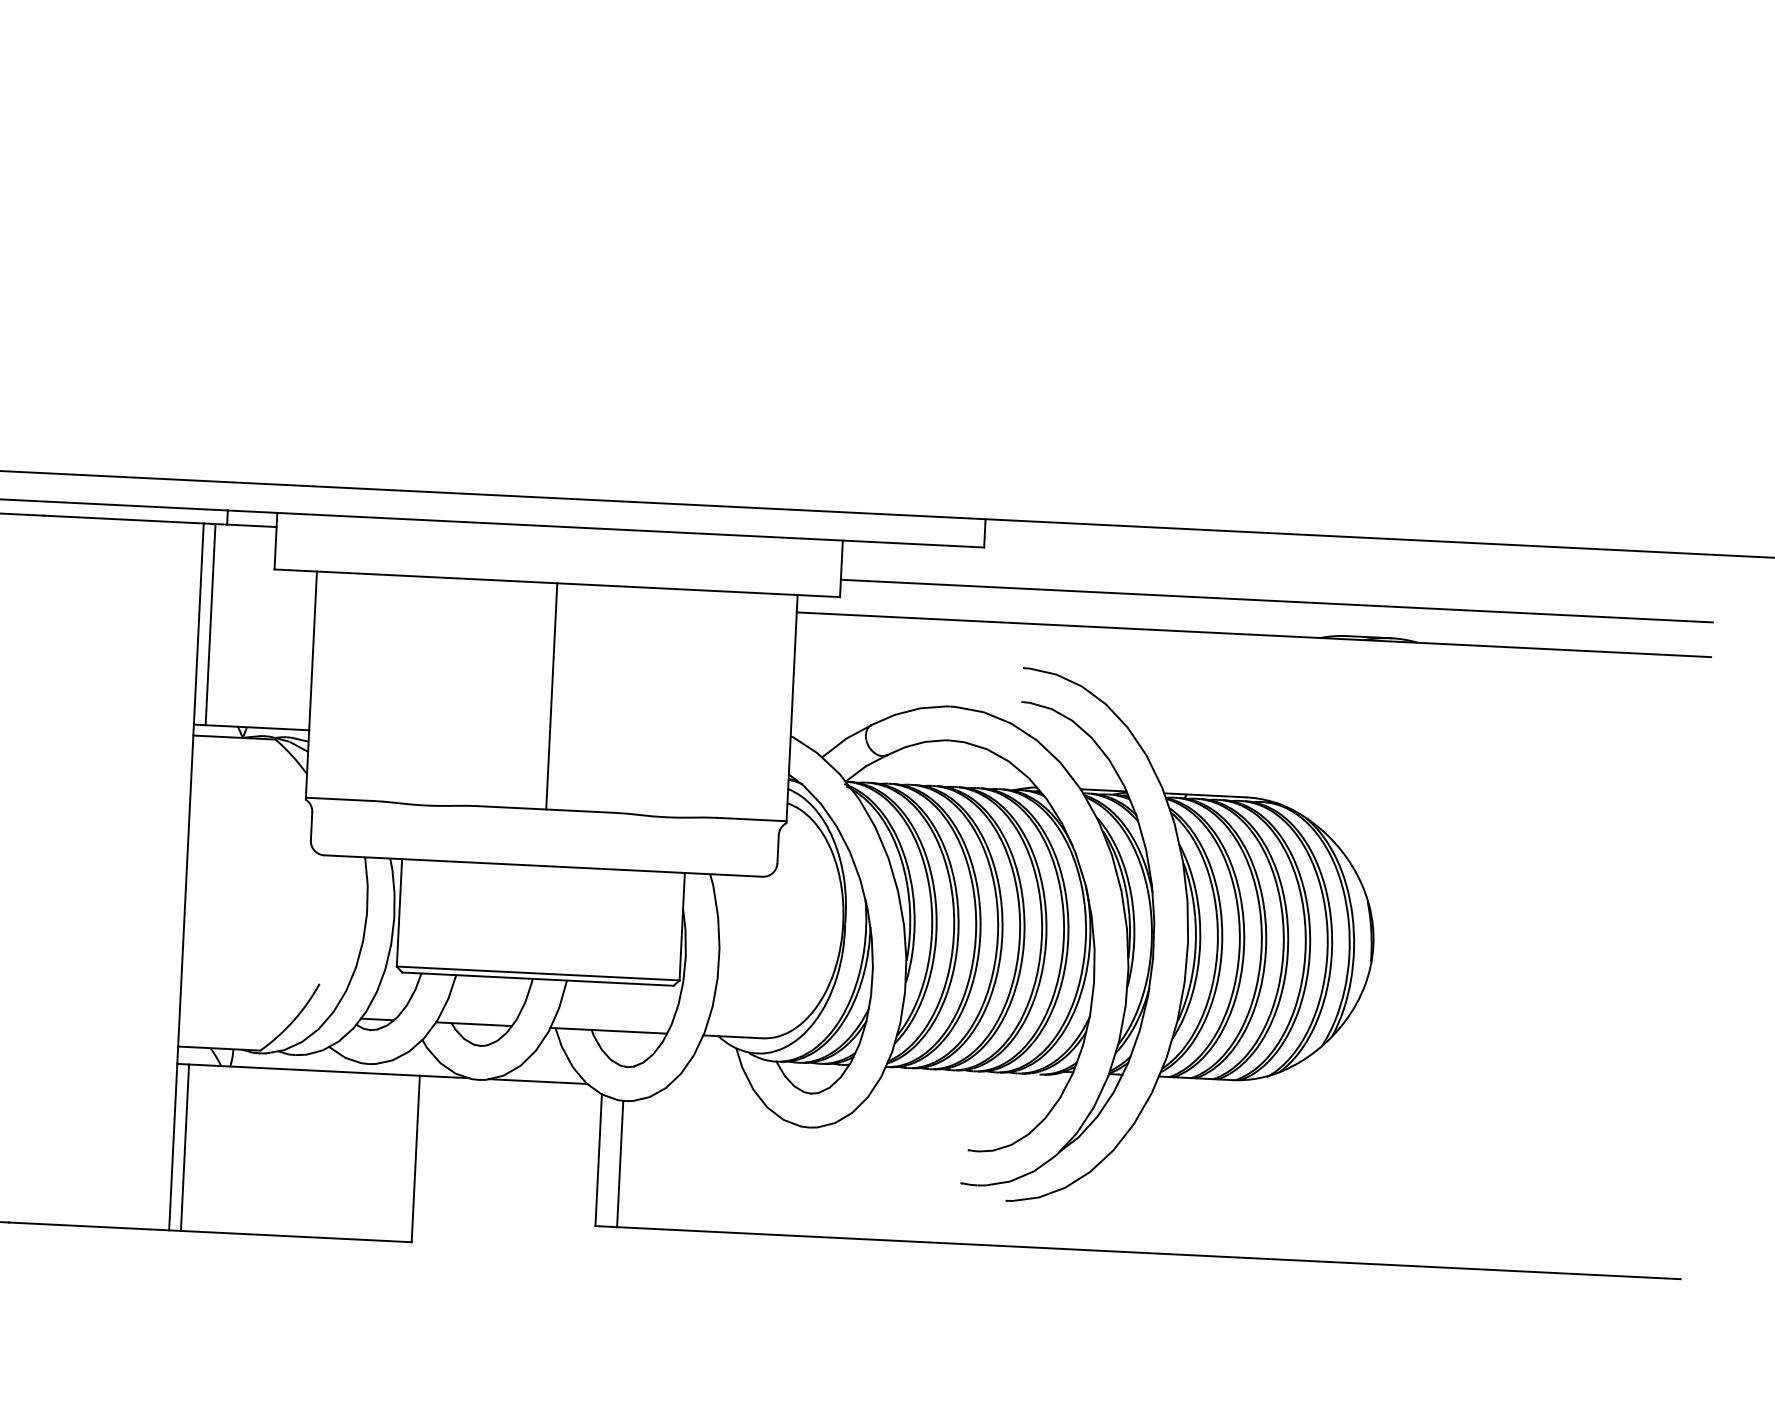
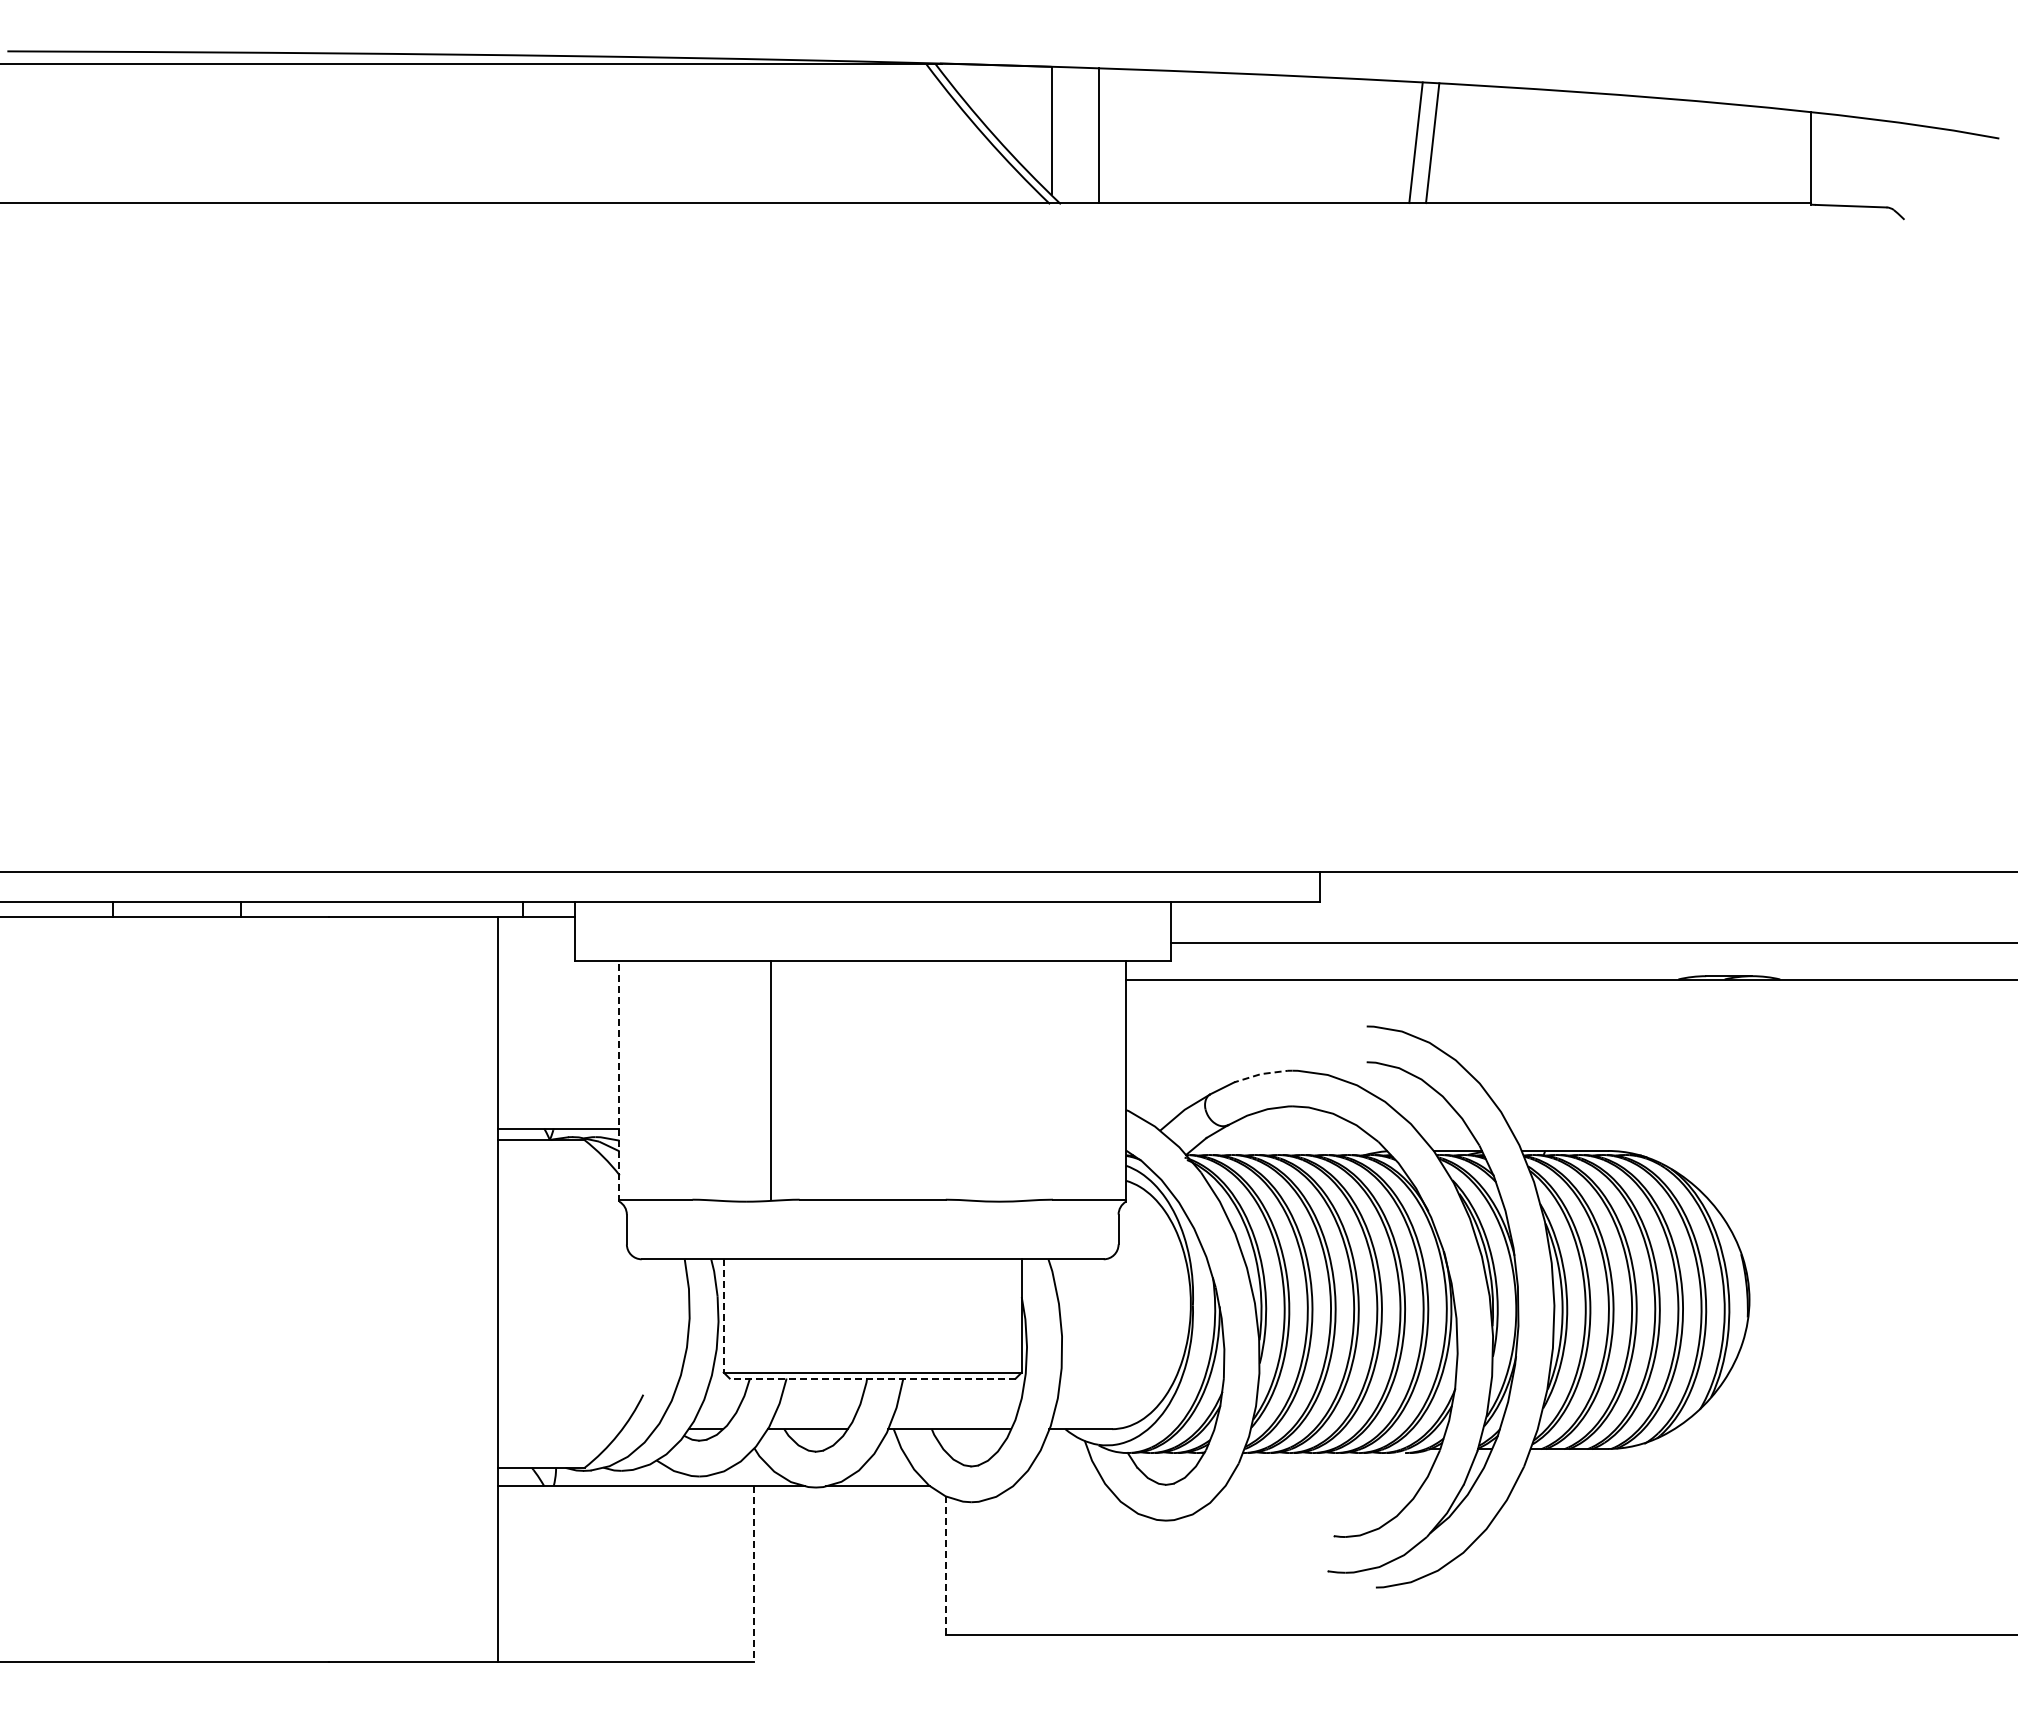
line: (210, 624) -> (510, 1022), removed
line: (311, 685) -> (619, 1081), solid -> dashed
line: (551, 696) -> (770, 1080), moved
line: (921, 707) -> (1262, 1073), solid -> dashed
line: (399, 912) -> (723, 1315), solid -> dashed
line: (537, 979) -> (872, 1378), solid -> dashed
line: (185, 1147) -> (510, 1573), removed
line: (415, 1158) -> (753, 1573), solid -> dashed
line: (598, 1160) -> (945, 1566), solid -> dashed
line: (619, 1163) -> (968, 1568), removed

